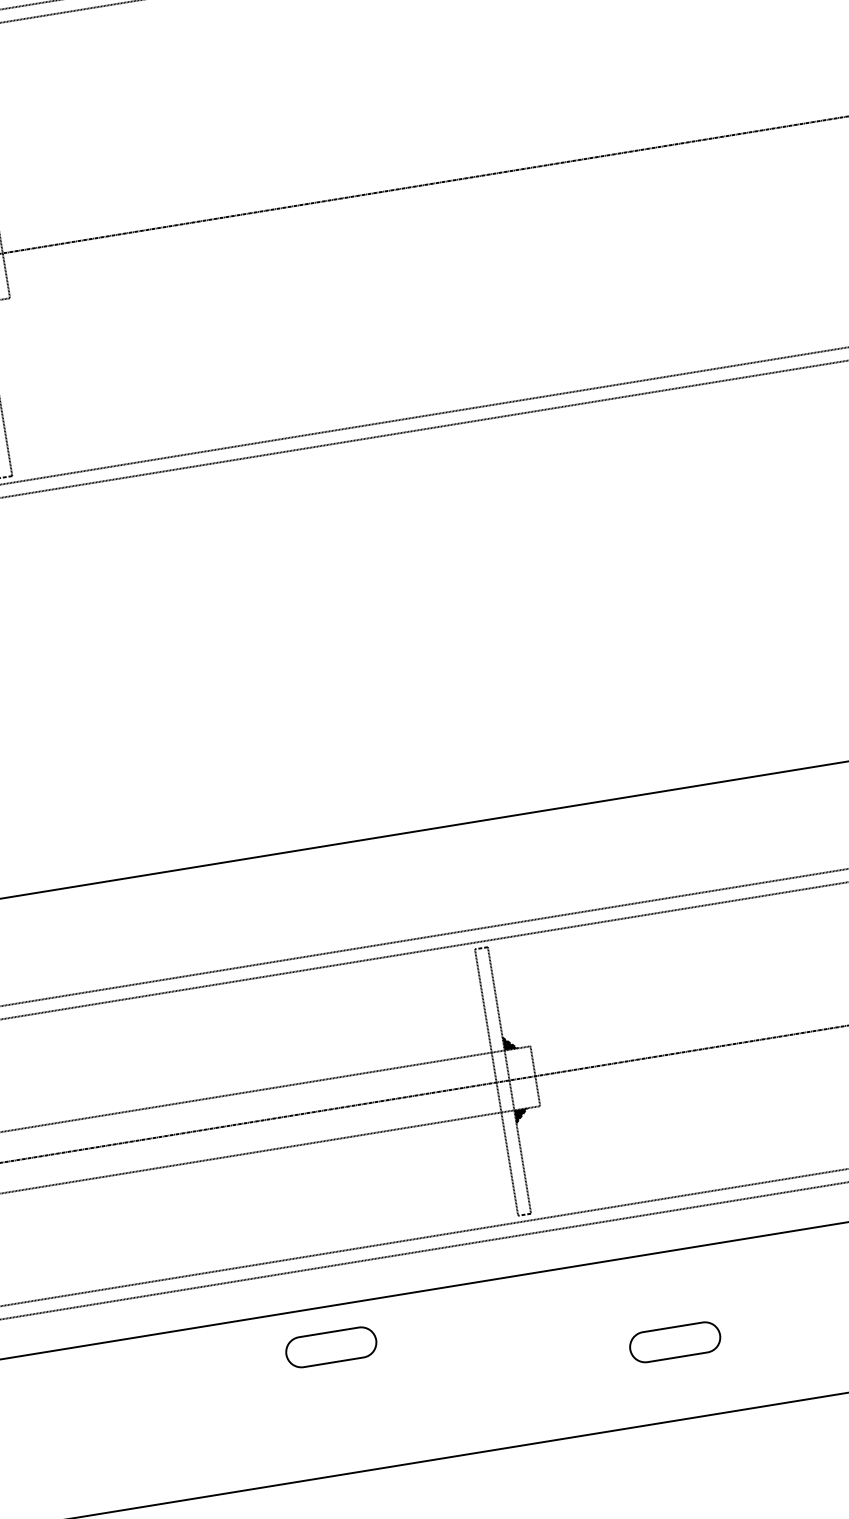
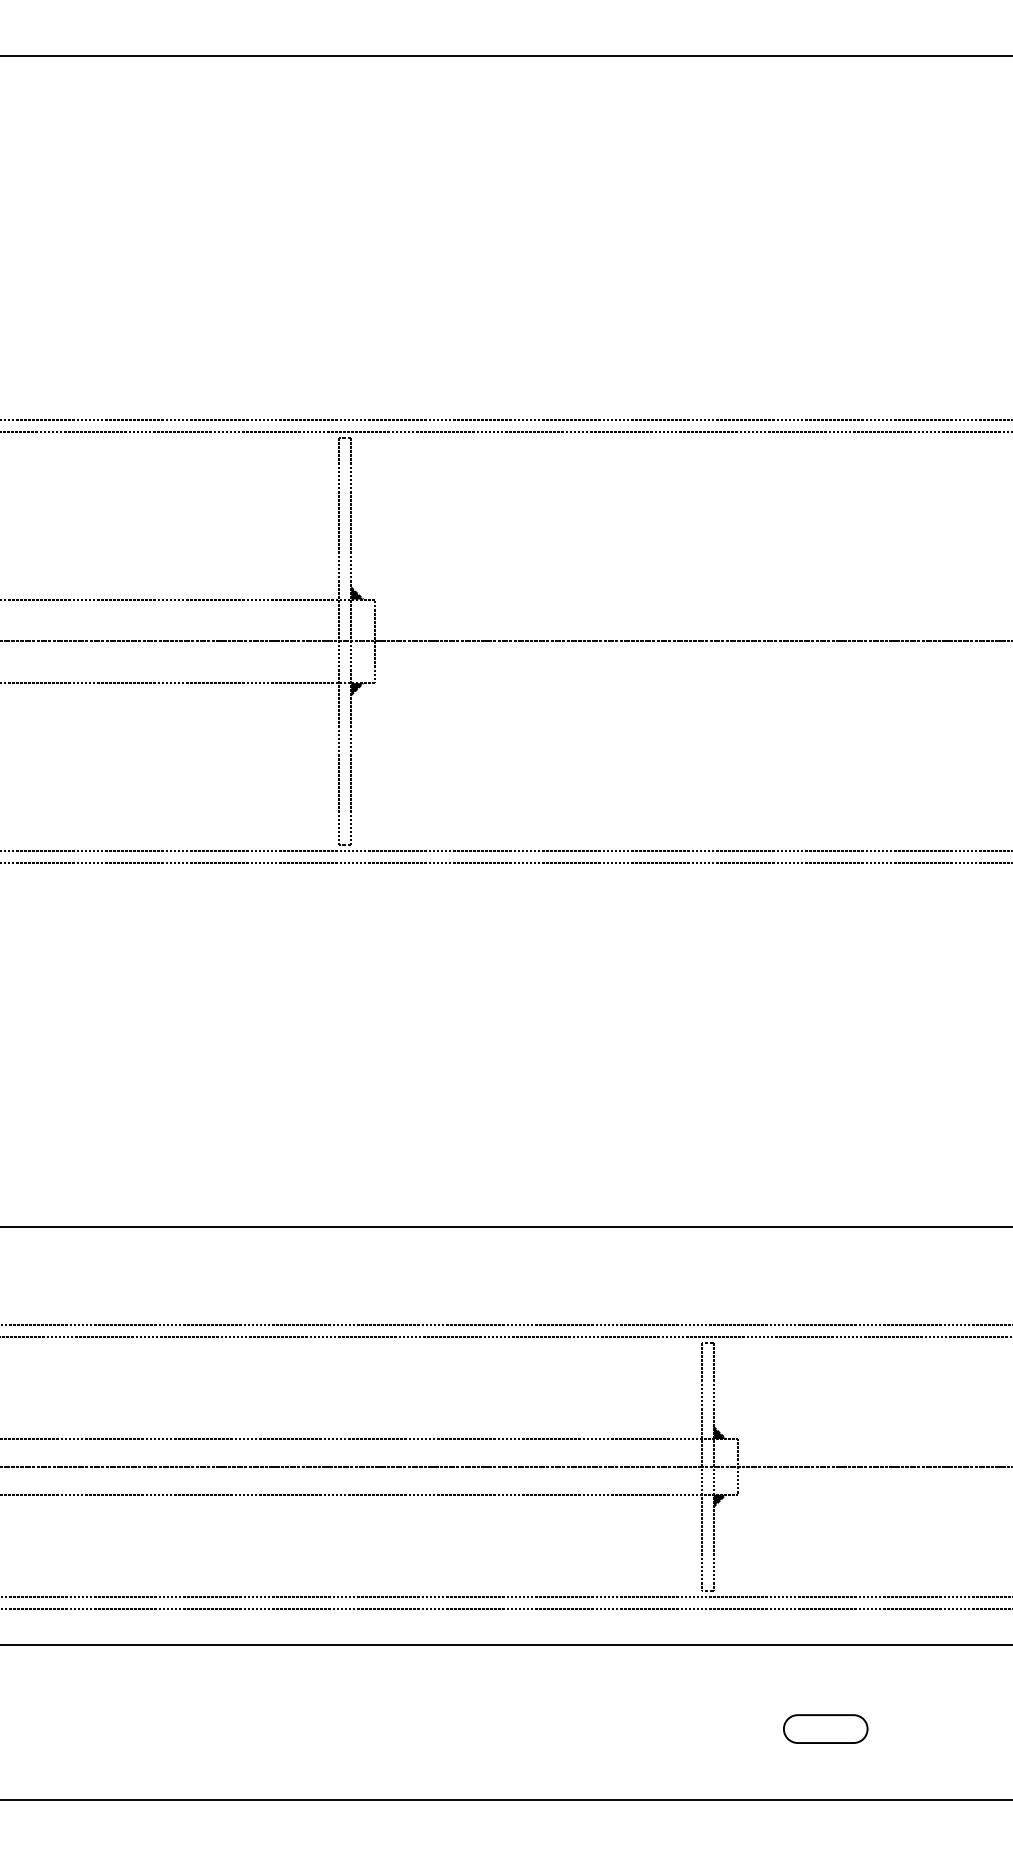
part: (330, 1346) -> (512, 1682), removed

